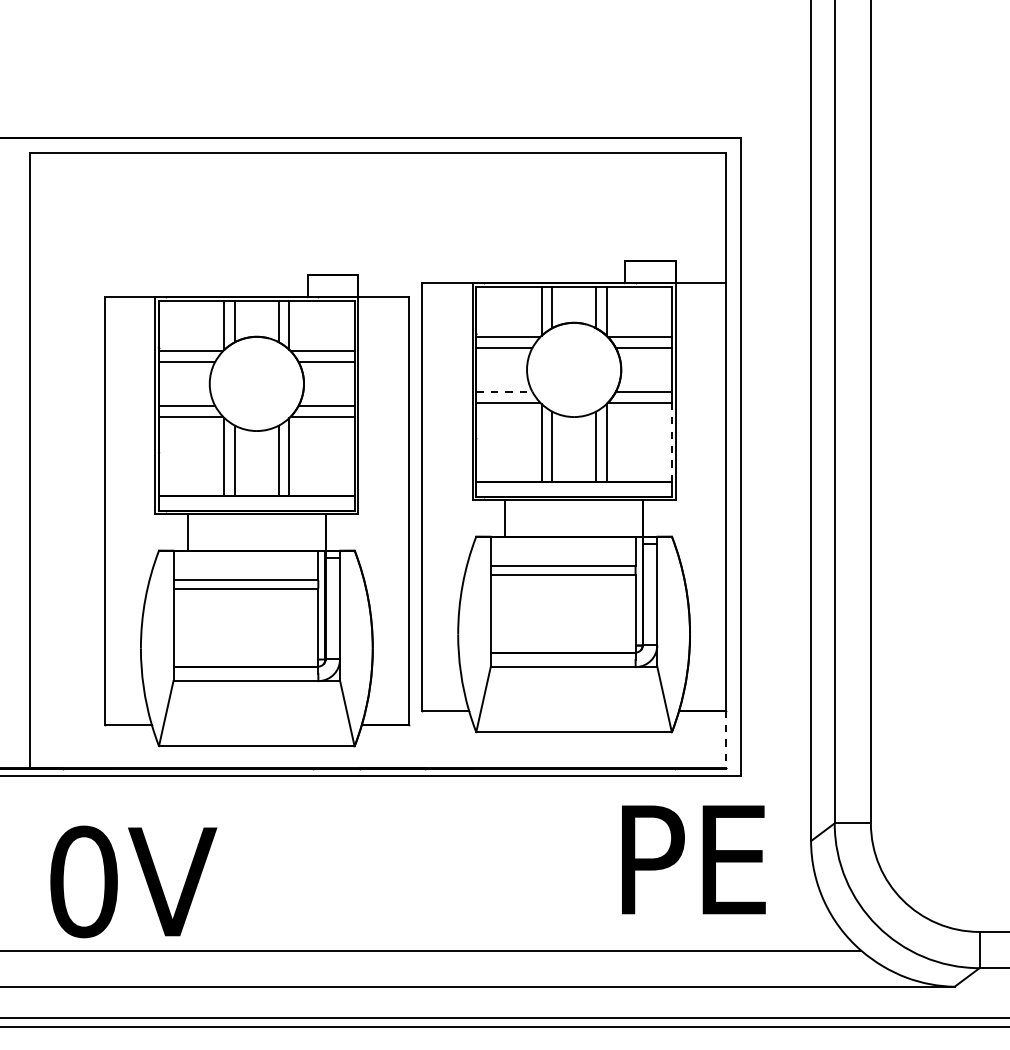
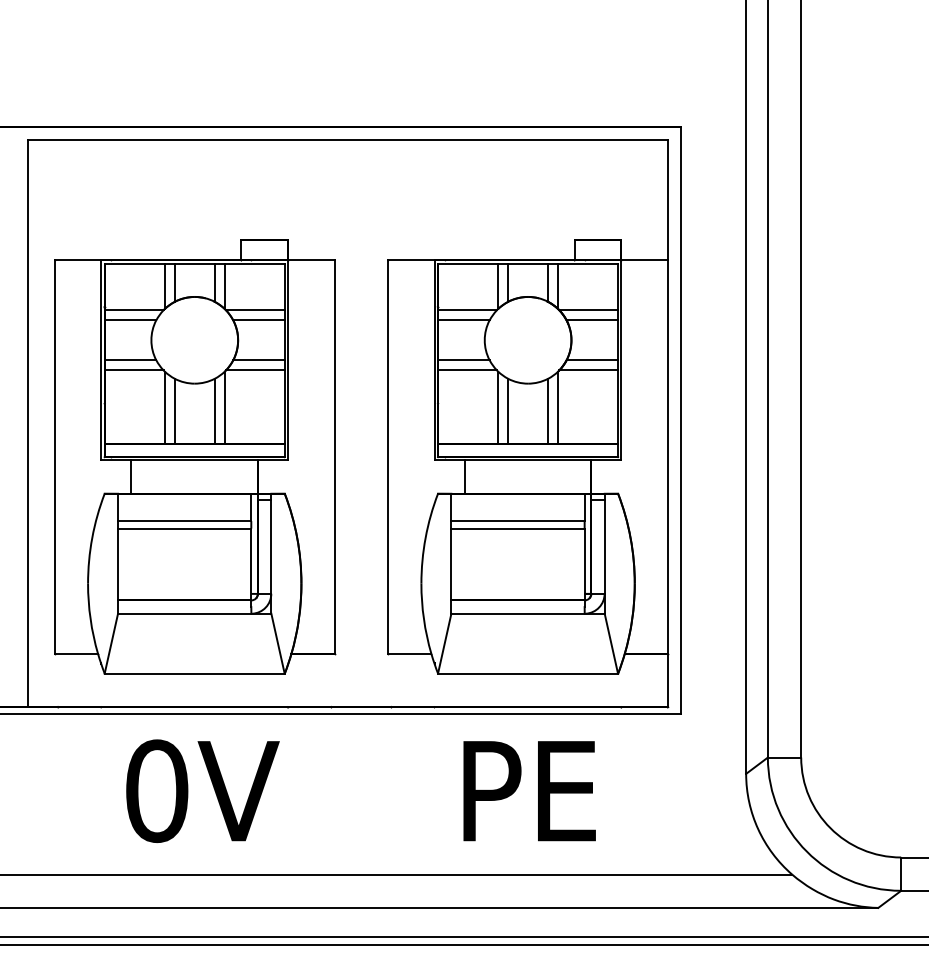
line: (504, 391) -> (464, 360), dashed -> solid
line: (671, 442) -> (617, 407), dashed -> solid
part: (257, 510) -> (195, 456), moved
line: (726, 739) -> (668, 680), dashed -> solid
text: (693, 859) -> (529, 790), moved
text: (133, 881) -> (202, 790), moved

